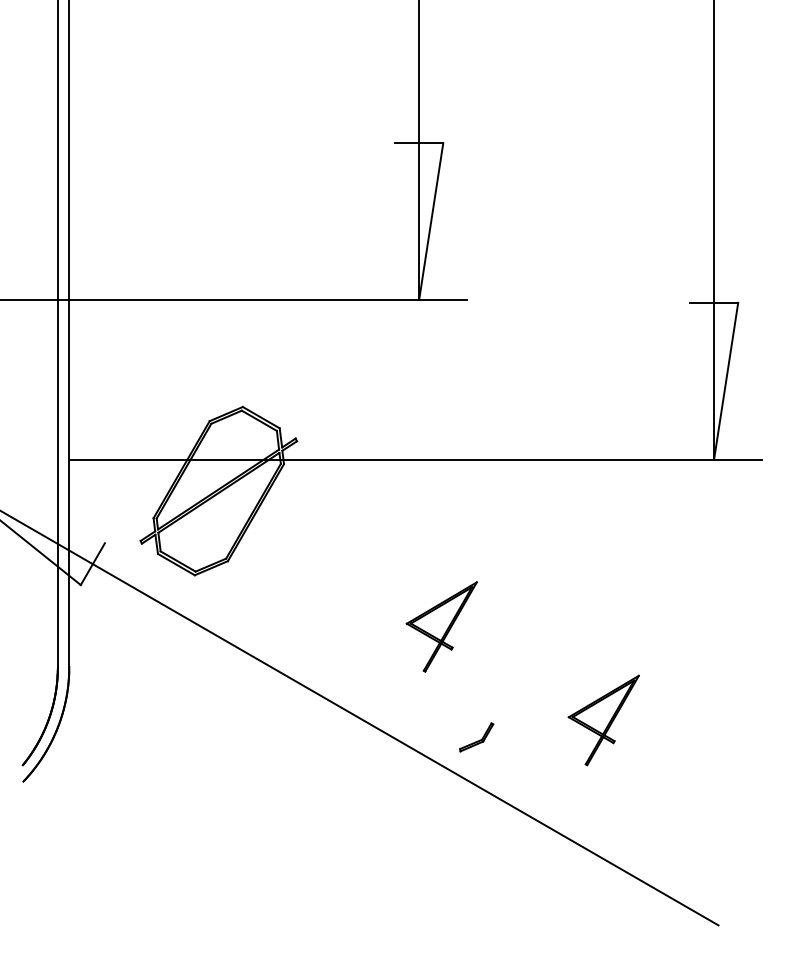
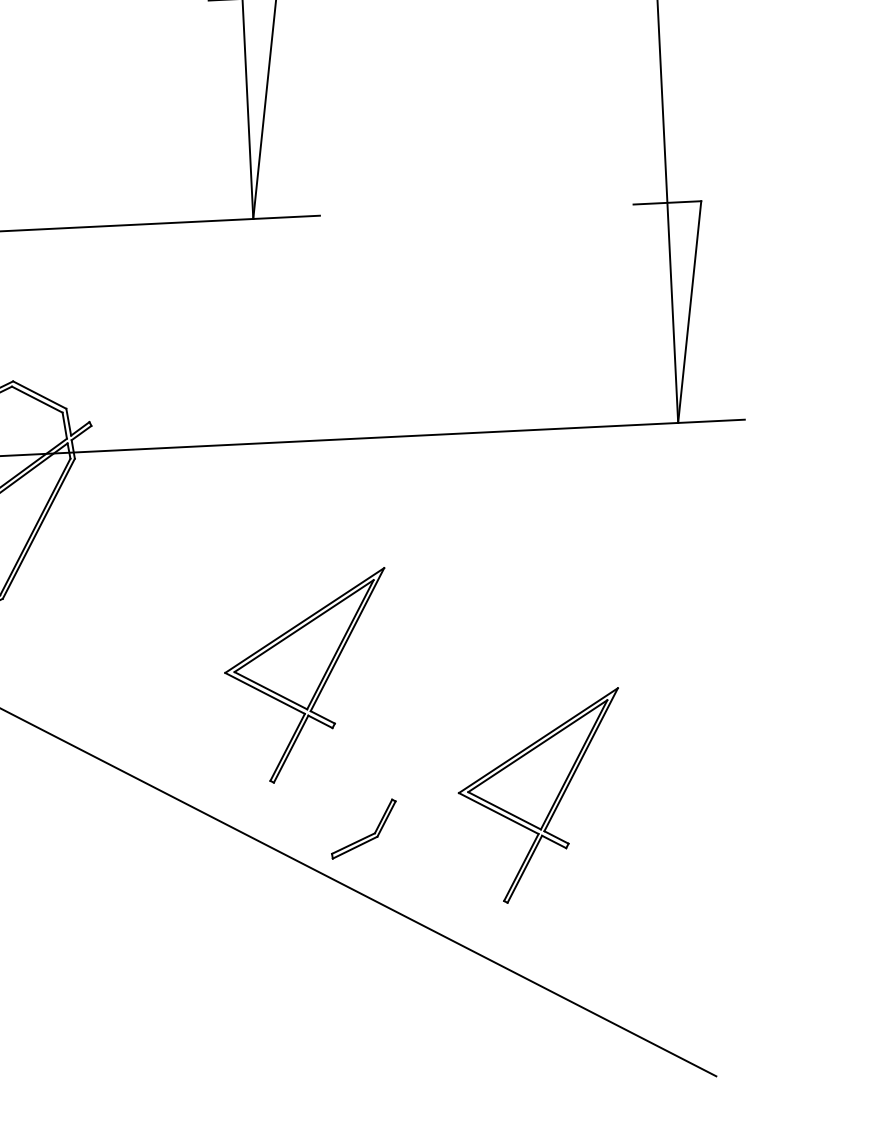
part: (441, 626) -> (307, 675), size x1.67
part: (603, 720) -> (540, 796), size x1.67
part: (476, 737) -> (363, 829), size x1.43

